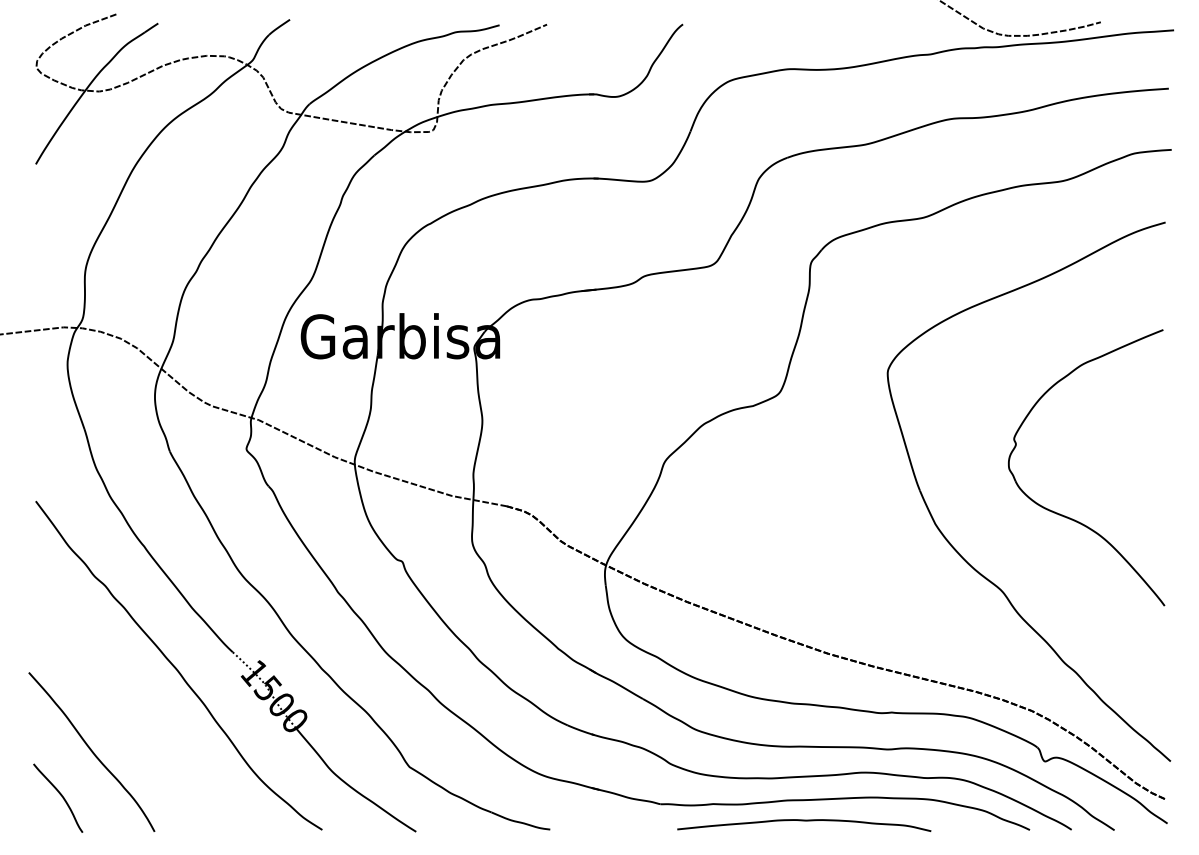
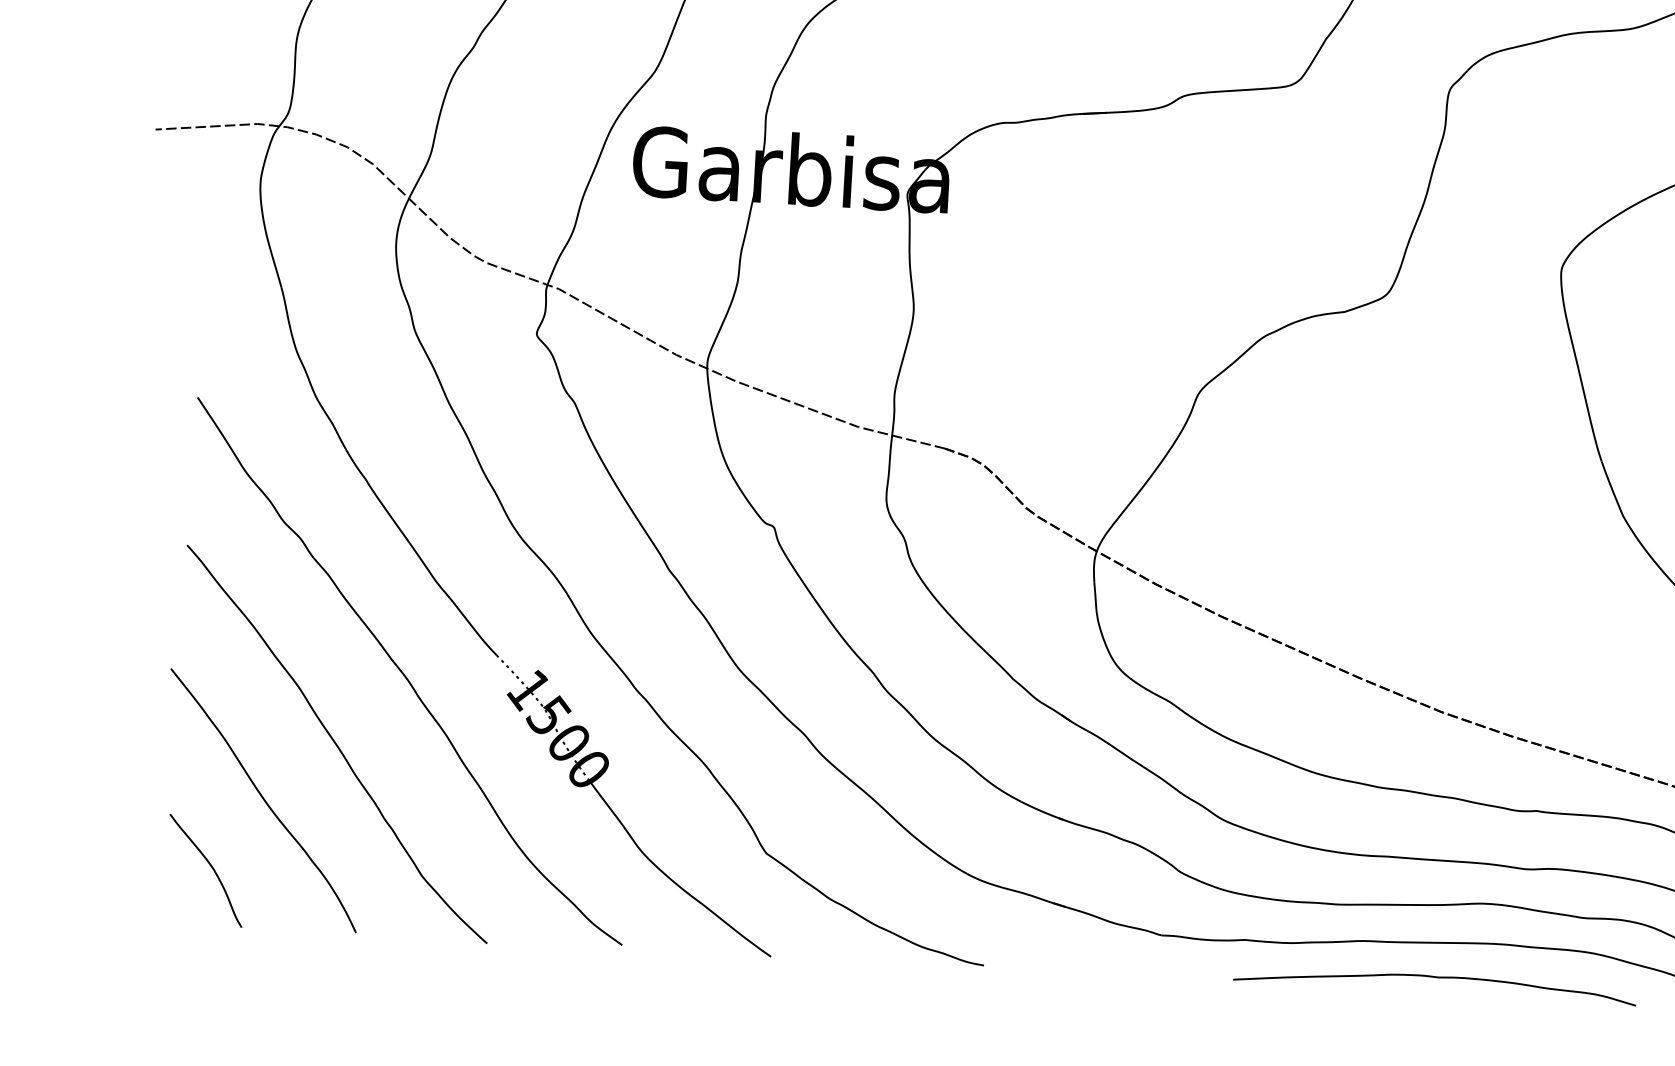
curve: (135, 714) -> (336, 744), added
curve: (804, 821) -> (1435, 978), moved

